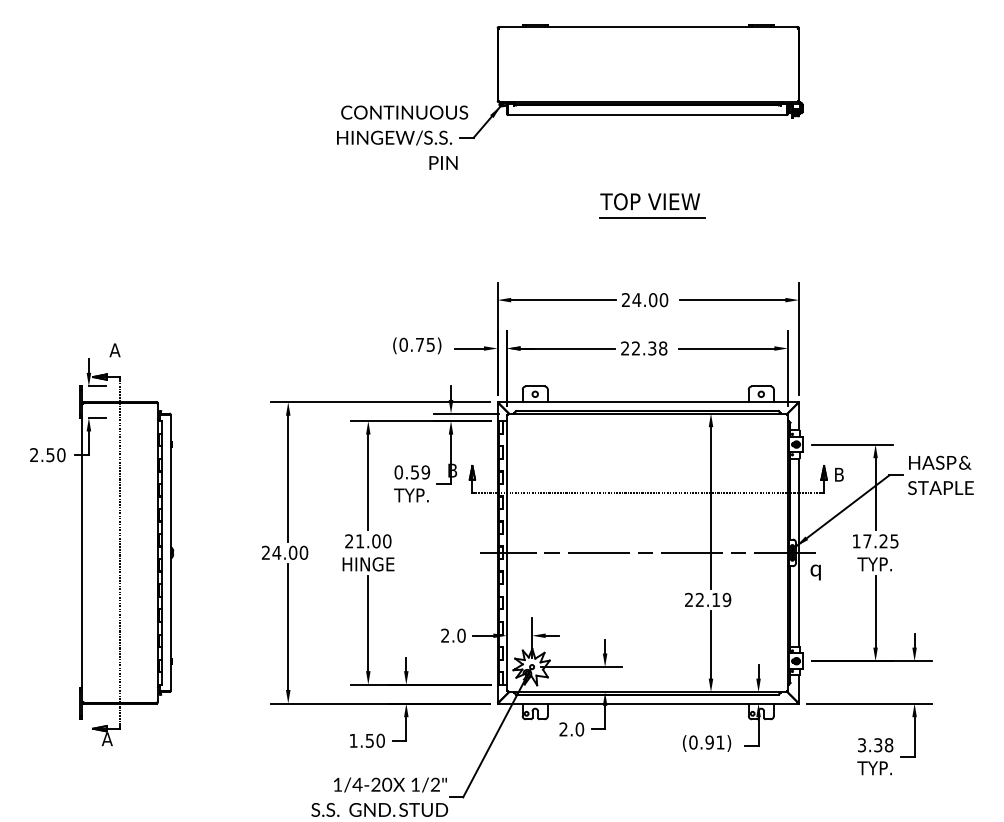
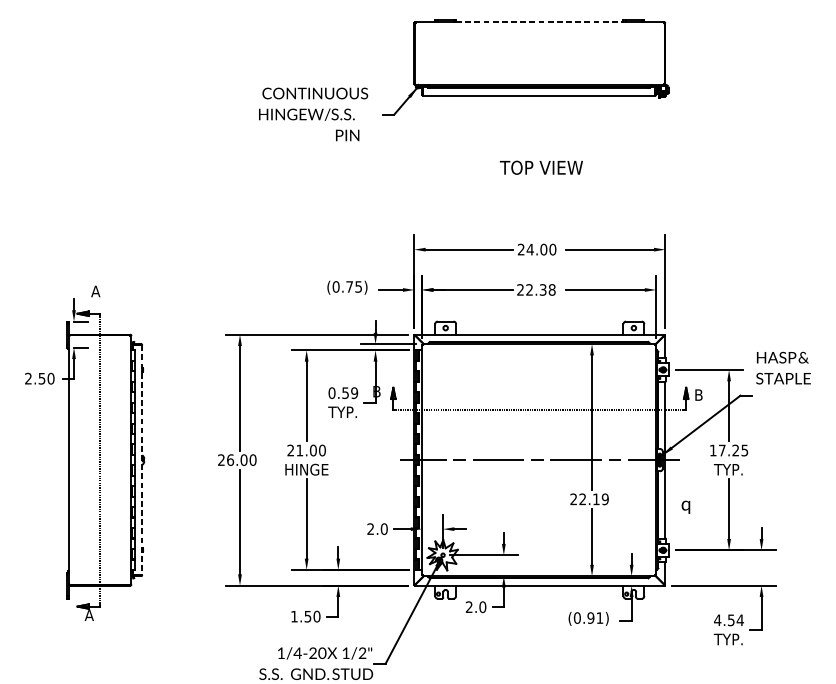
line: (648, 26) -> (539, 21), solid -> dashed
text: (402, 137) -> (313, 114), moved
line: (652, 218) -> (543, 181), removed
text: (940, 474) -> (783, 367), moved
text: (276, 552) -> (230, 459), 24.00 -> 26.00
line: (170, 553) -> (141, 460), solid -> dashed
text: (815, 572) -> (685, 507), moved
text: (875, 745) -> (729, 620), 3.38 -> 4.54

